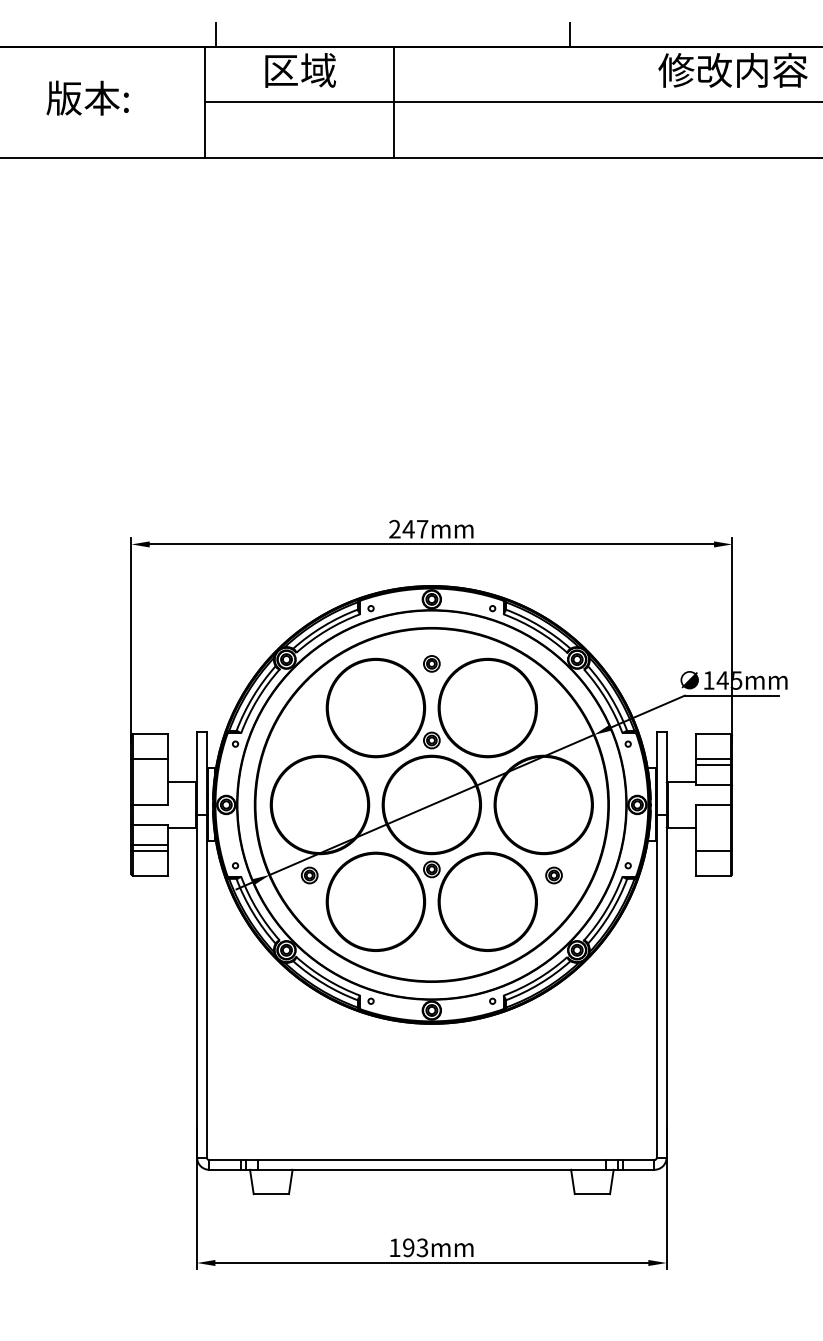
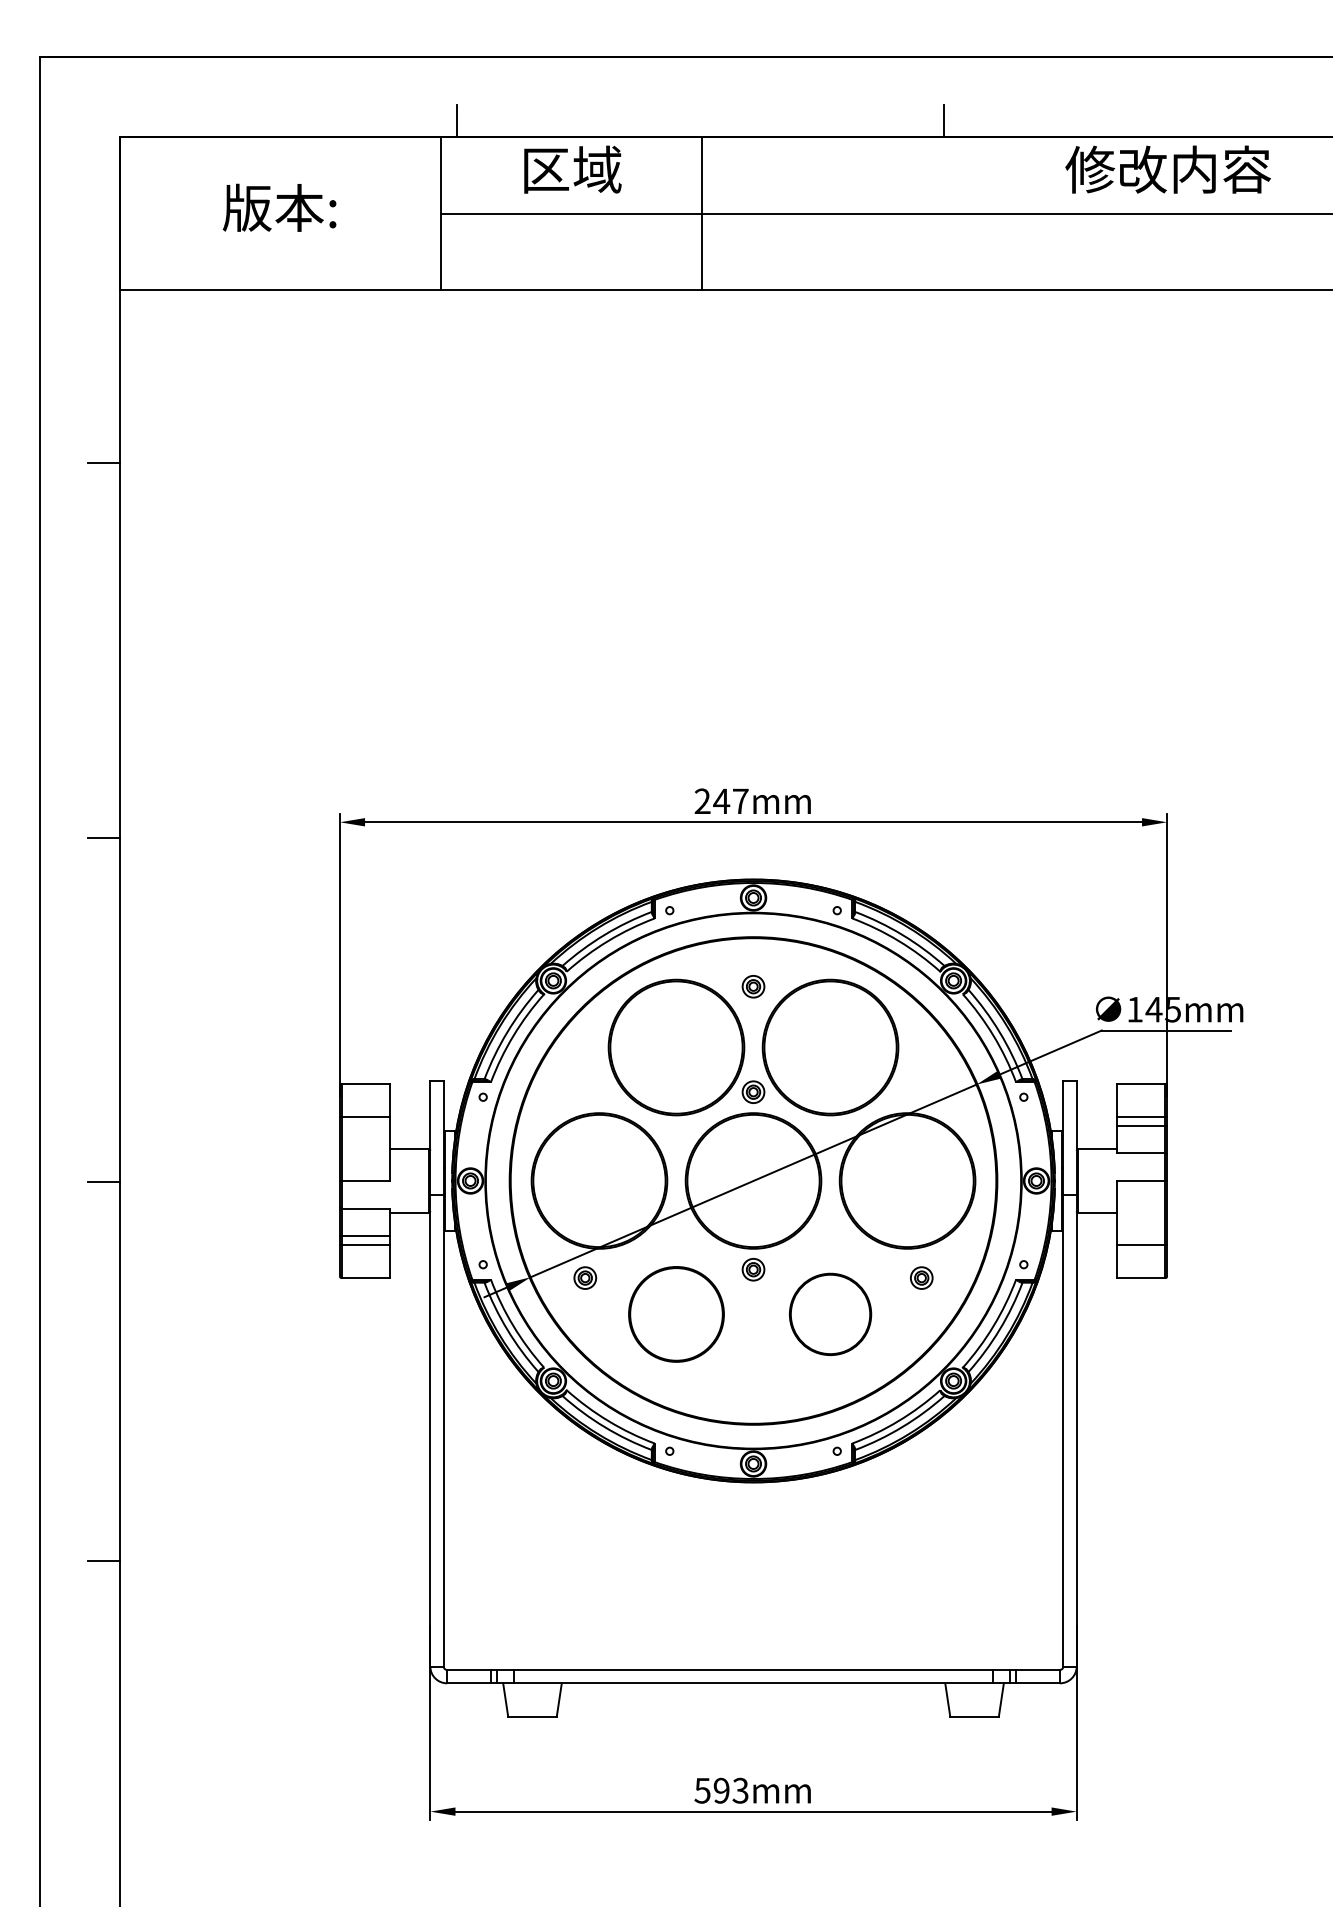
part: (375, 901) -> (676, 1314), size x0.7
part: (487, 901) -> (830, 1314), size x0.6
text: (394, 1247) -> (702, 1790), 193mm -> 593mm

